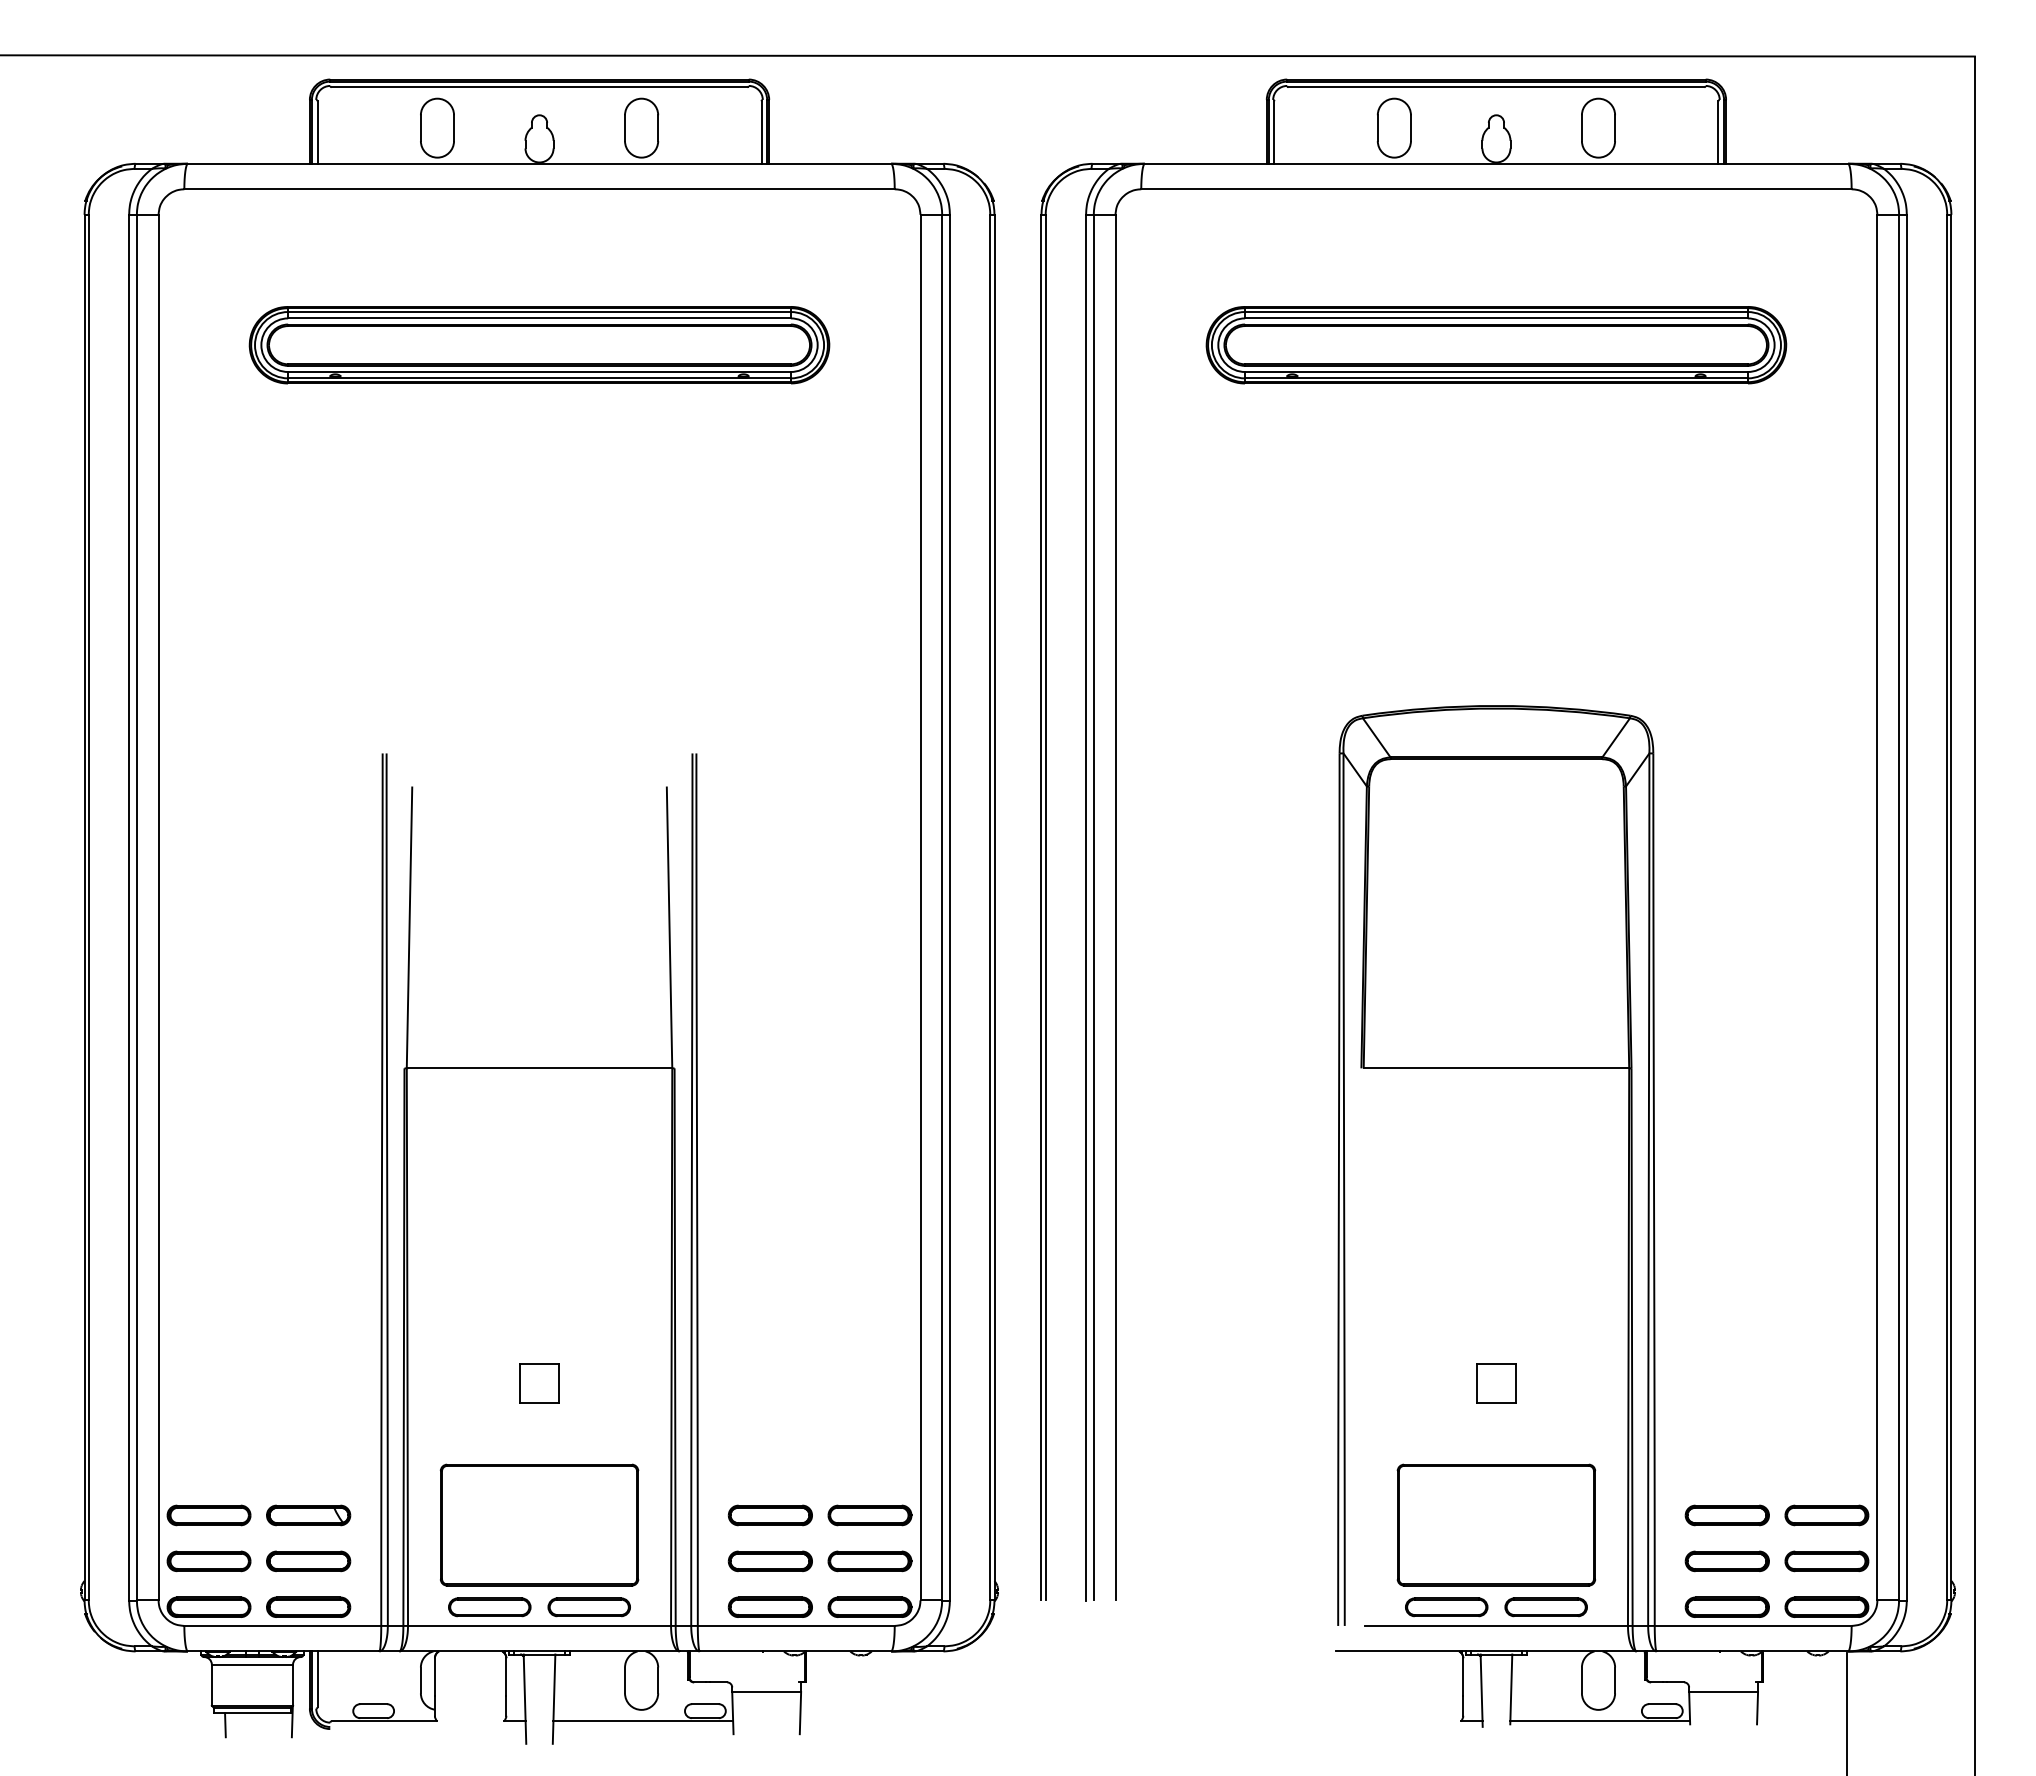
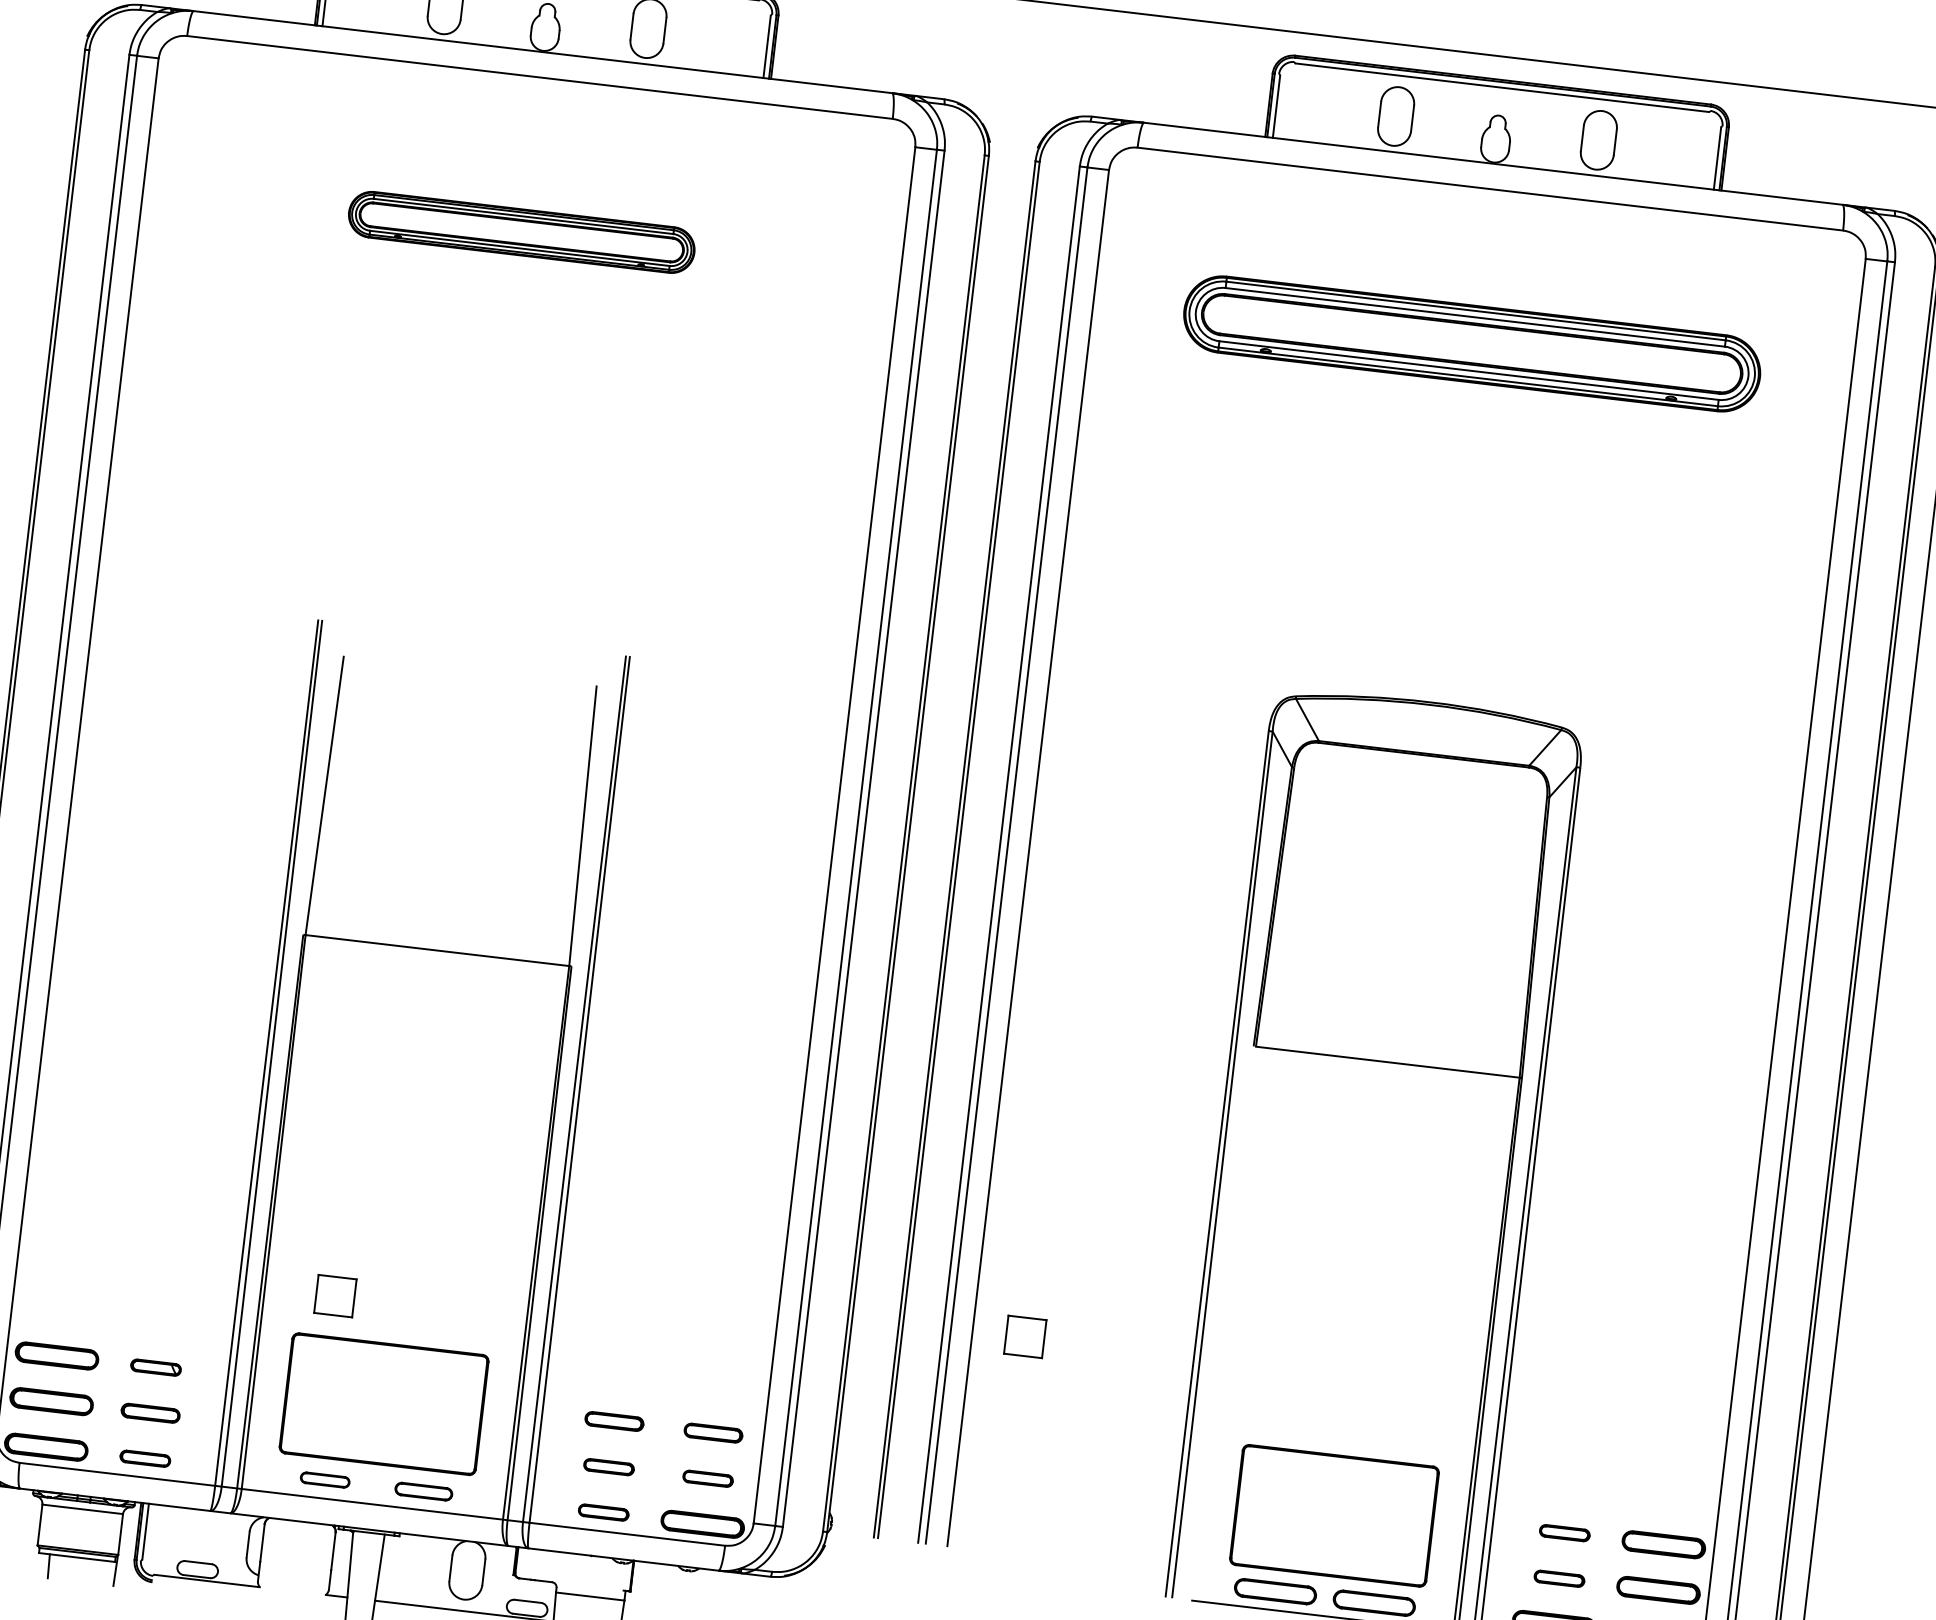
part: (539, 345) -> (521, 232), size x0.6
part: (539, 1383) -> (335, 1296), moved
part: (1496, 1383) -> (1025, 1336), moved
part: (308, 1515) -> (155, 1367), size x0.6
part: (769, 1515) -> (613, 1421), size x0.7
part: (869, 1515) -> (712, 1433), size x0.7
part: (1726, 1515) -> (1564, 1533), size x0.6
part: (308, 1561) -> (150, 1413), size x0.7
part: (769, 1561) -> (608, 1467), size x0.6
part: (869, 1561) -> (707, 1478), size x0.6
part: (1726, 1561) -> (1558, 1578), size x0.6
part: (308, 1606) -> (145, 1458), size x0.6
part: (769, 1606) -> (603, 1511), size x0.6
part: (489, 1607) -> (324, 1480), size x0.6
part: (588, 1607) -> (423, 1491), size x0.7

